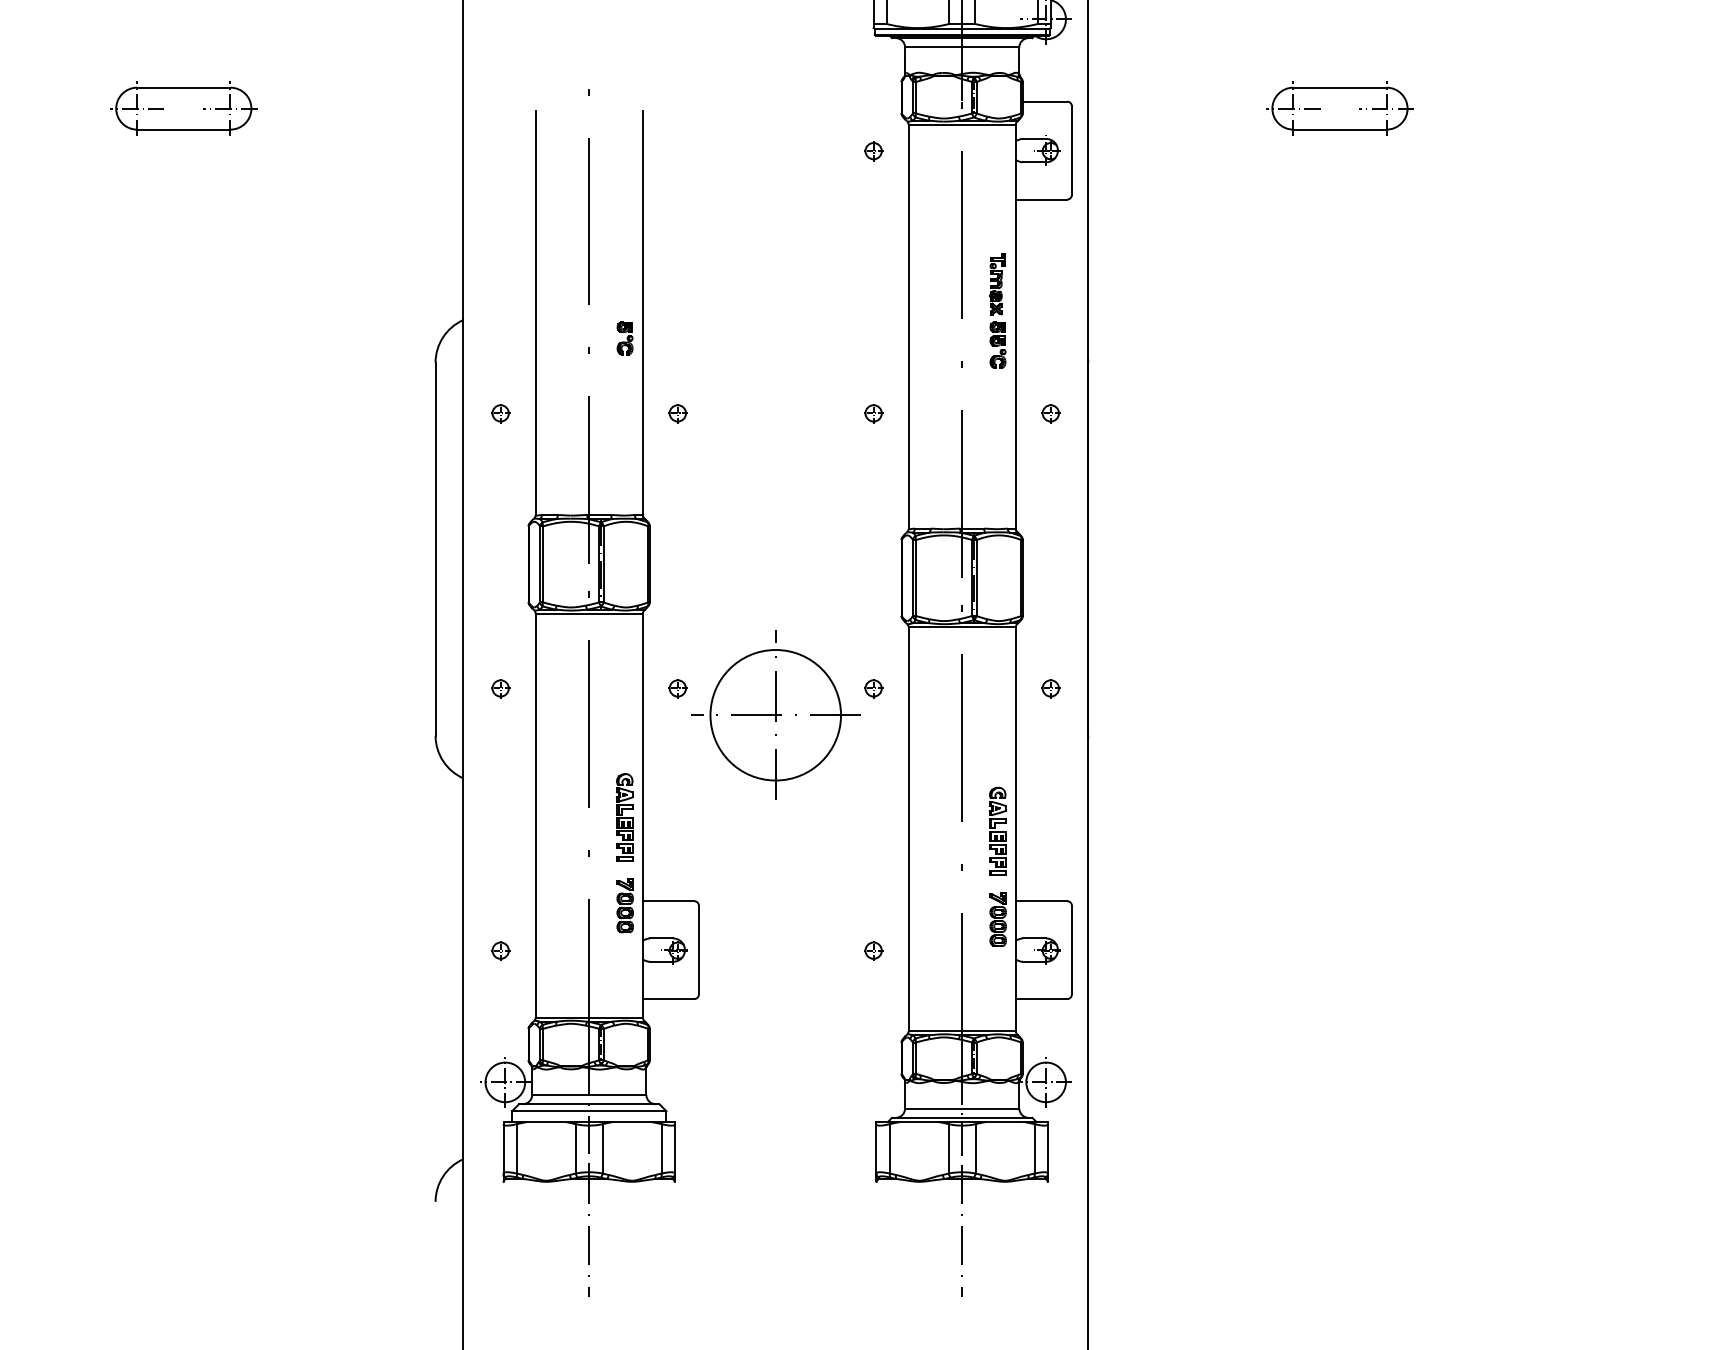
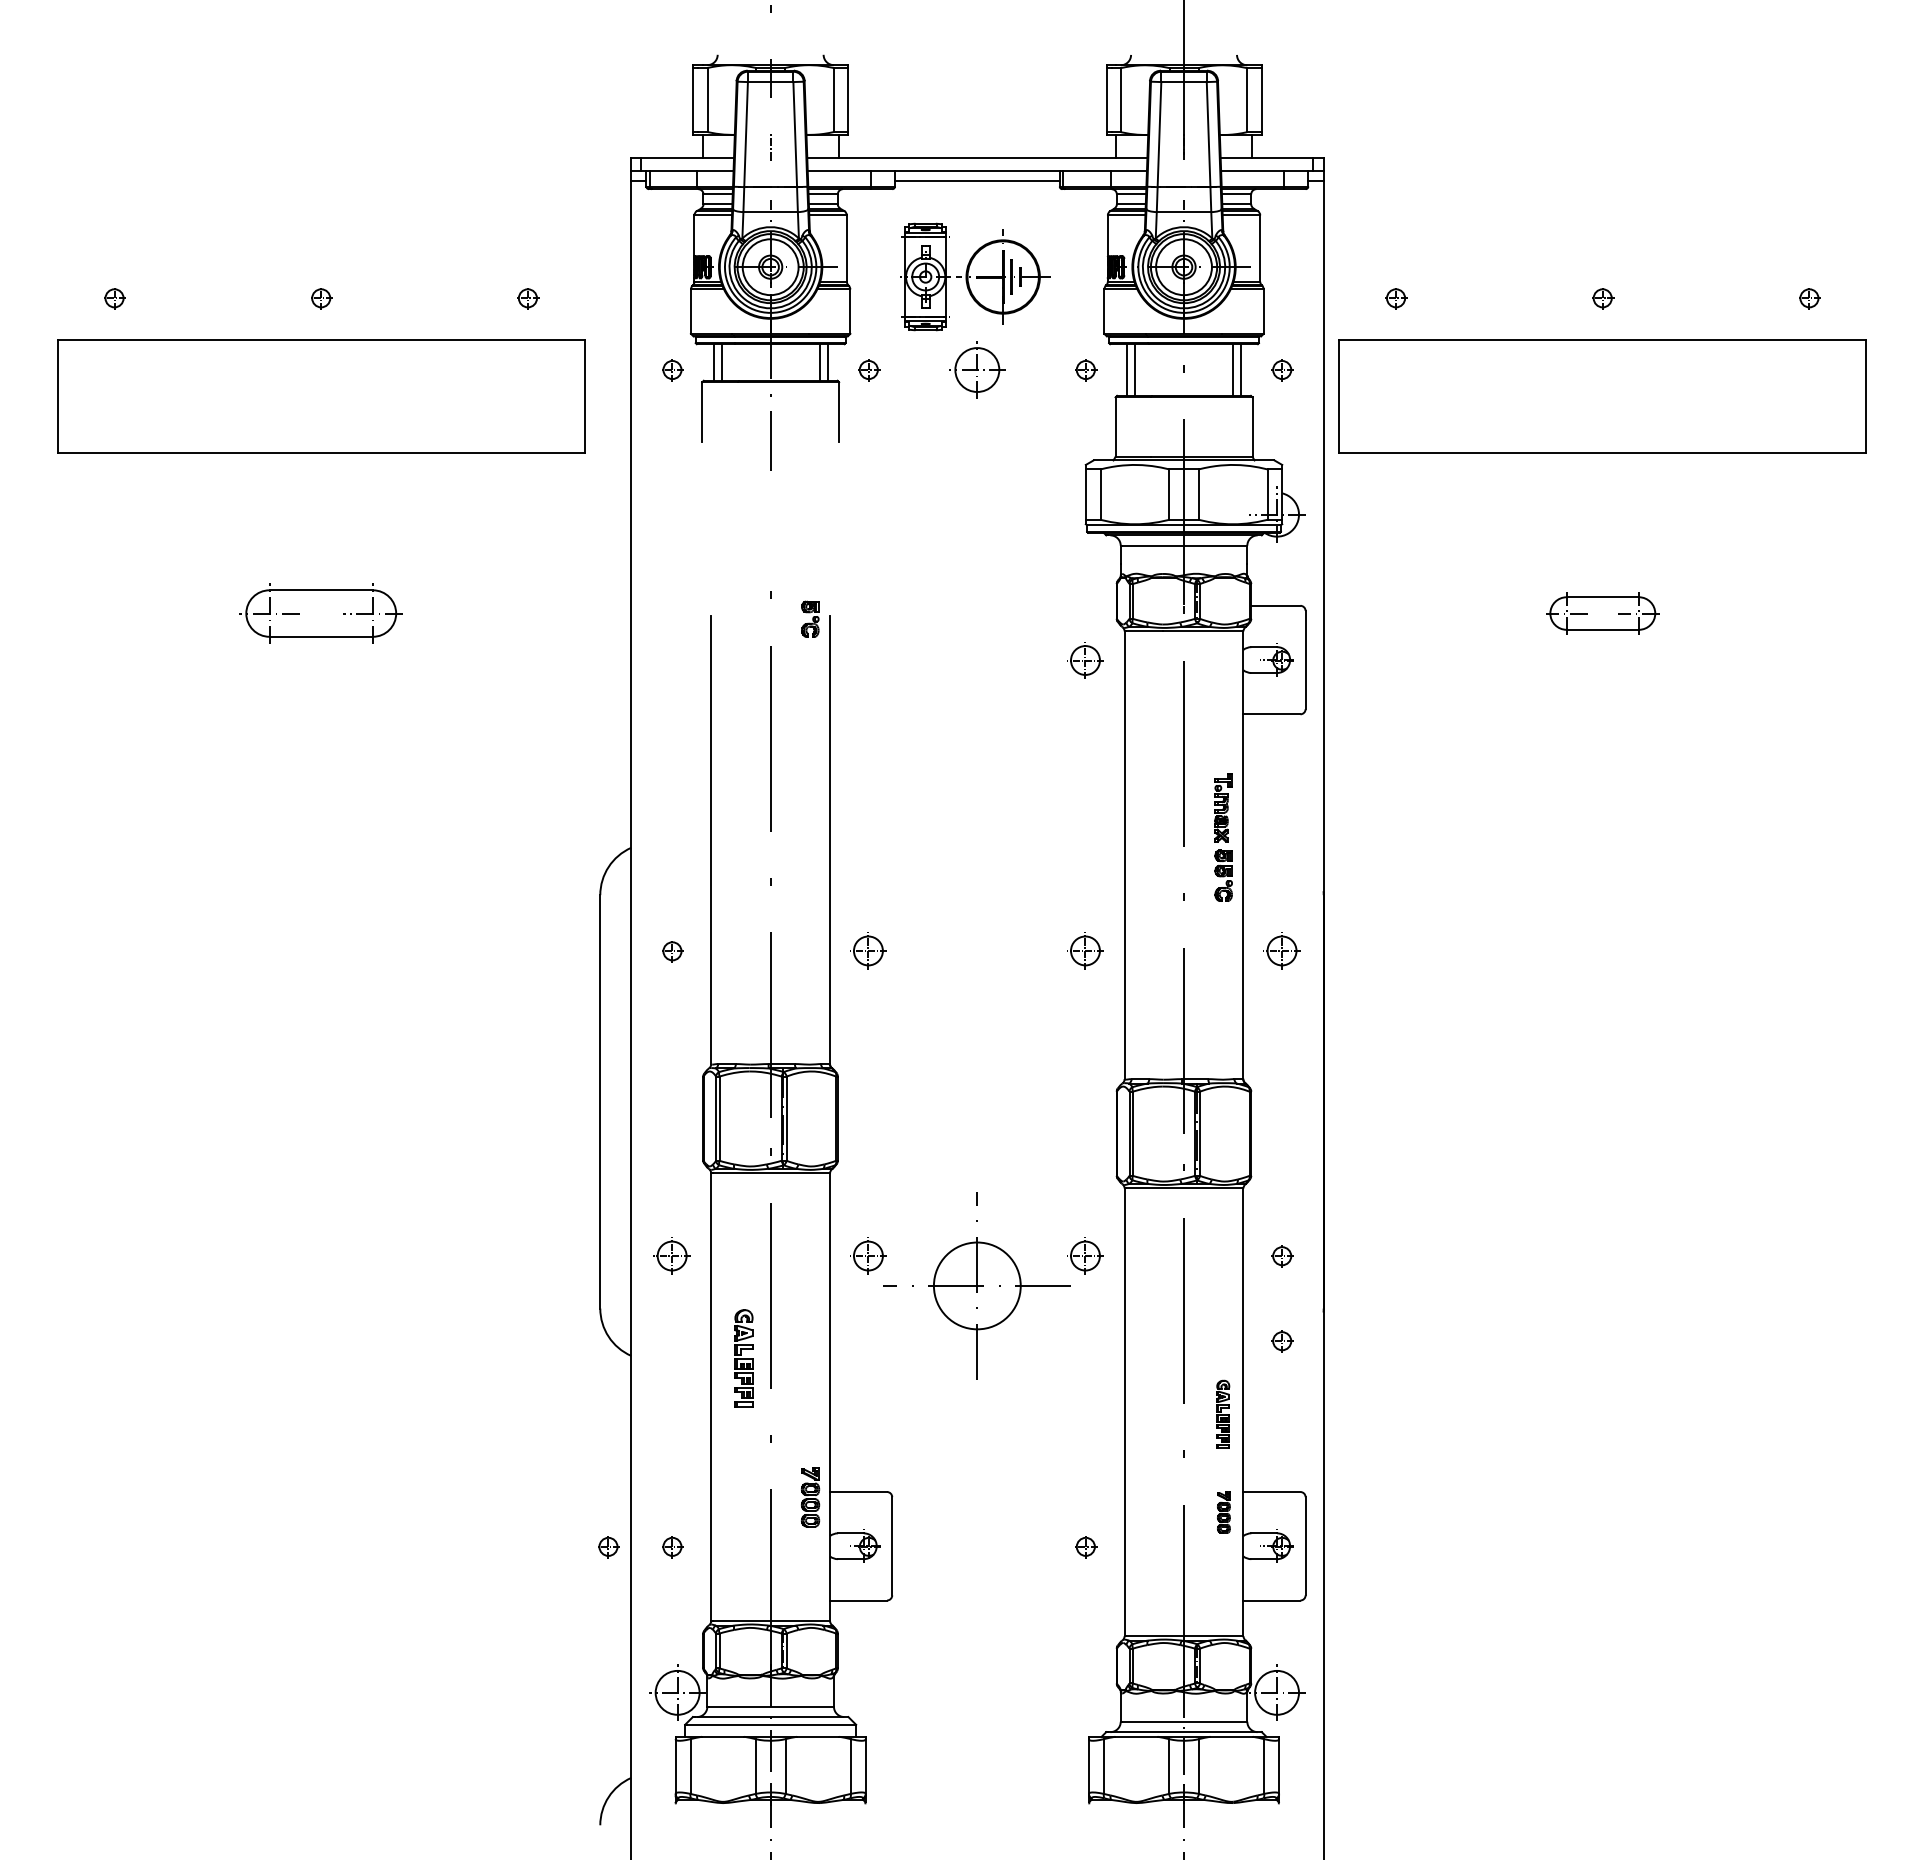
part: (1339, 108) -> (1602, 613), size x0.7
part: (874, 151) -> (1086, 660), size x1.6
part: (625, 337) -> (810, 618), moved
part: (678, 413) -> (869, 951), size x1.6
part: (874, 413) -> (1086, 951), size x1.6
part: (1051, 413) -> (1282, 951), size x1.6
part: (500, 688) -> (672, 1256), size x1.6
part: (678, 688) -> (869, 1256), size x1.6
part: (874, 688) -> (1086, 1256), size x1.6
circle: (775, 714) -> (977, 1285), size x0.6
part: (1051, 765) -> (1282, 1341), added
part: (624, 817) -> (743, 1358), moved
part: (996, 831) -> (1222, 1414), size x0.7
part: (997, 919) -> (1223, 1512), size x0.7
part: (442, 951) -> (608, 1547), added

